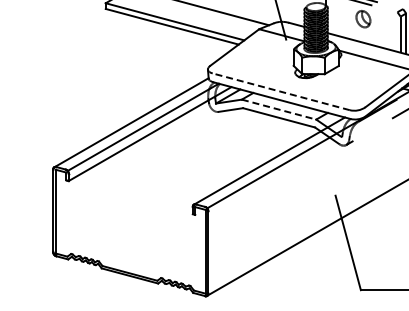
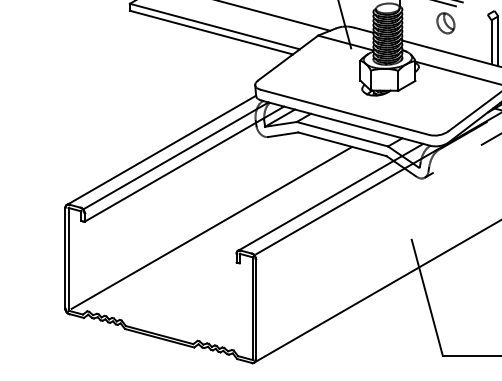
line: (281, 91) -> (345, 112), dashed -> solid
line: (279, 109) -> (342, 134), dashed -> solid
line: (172, 186) -> (211, 228), added

